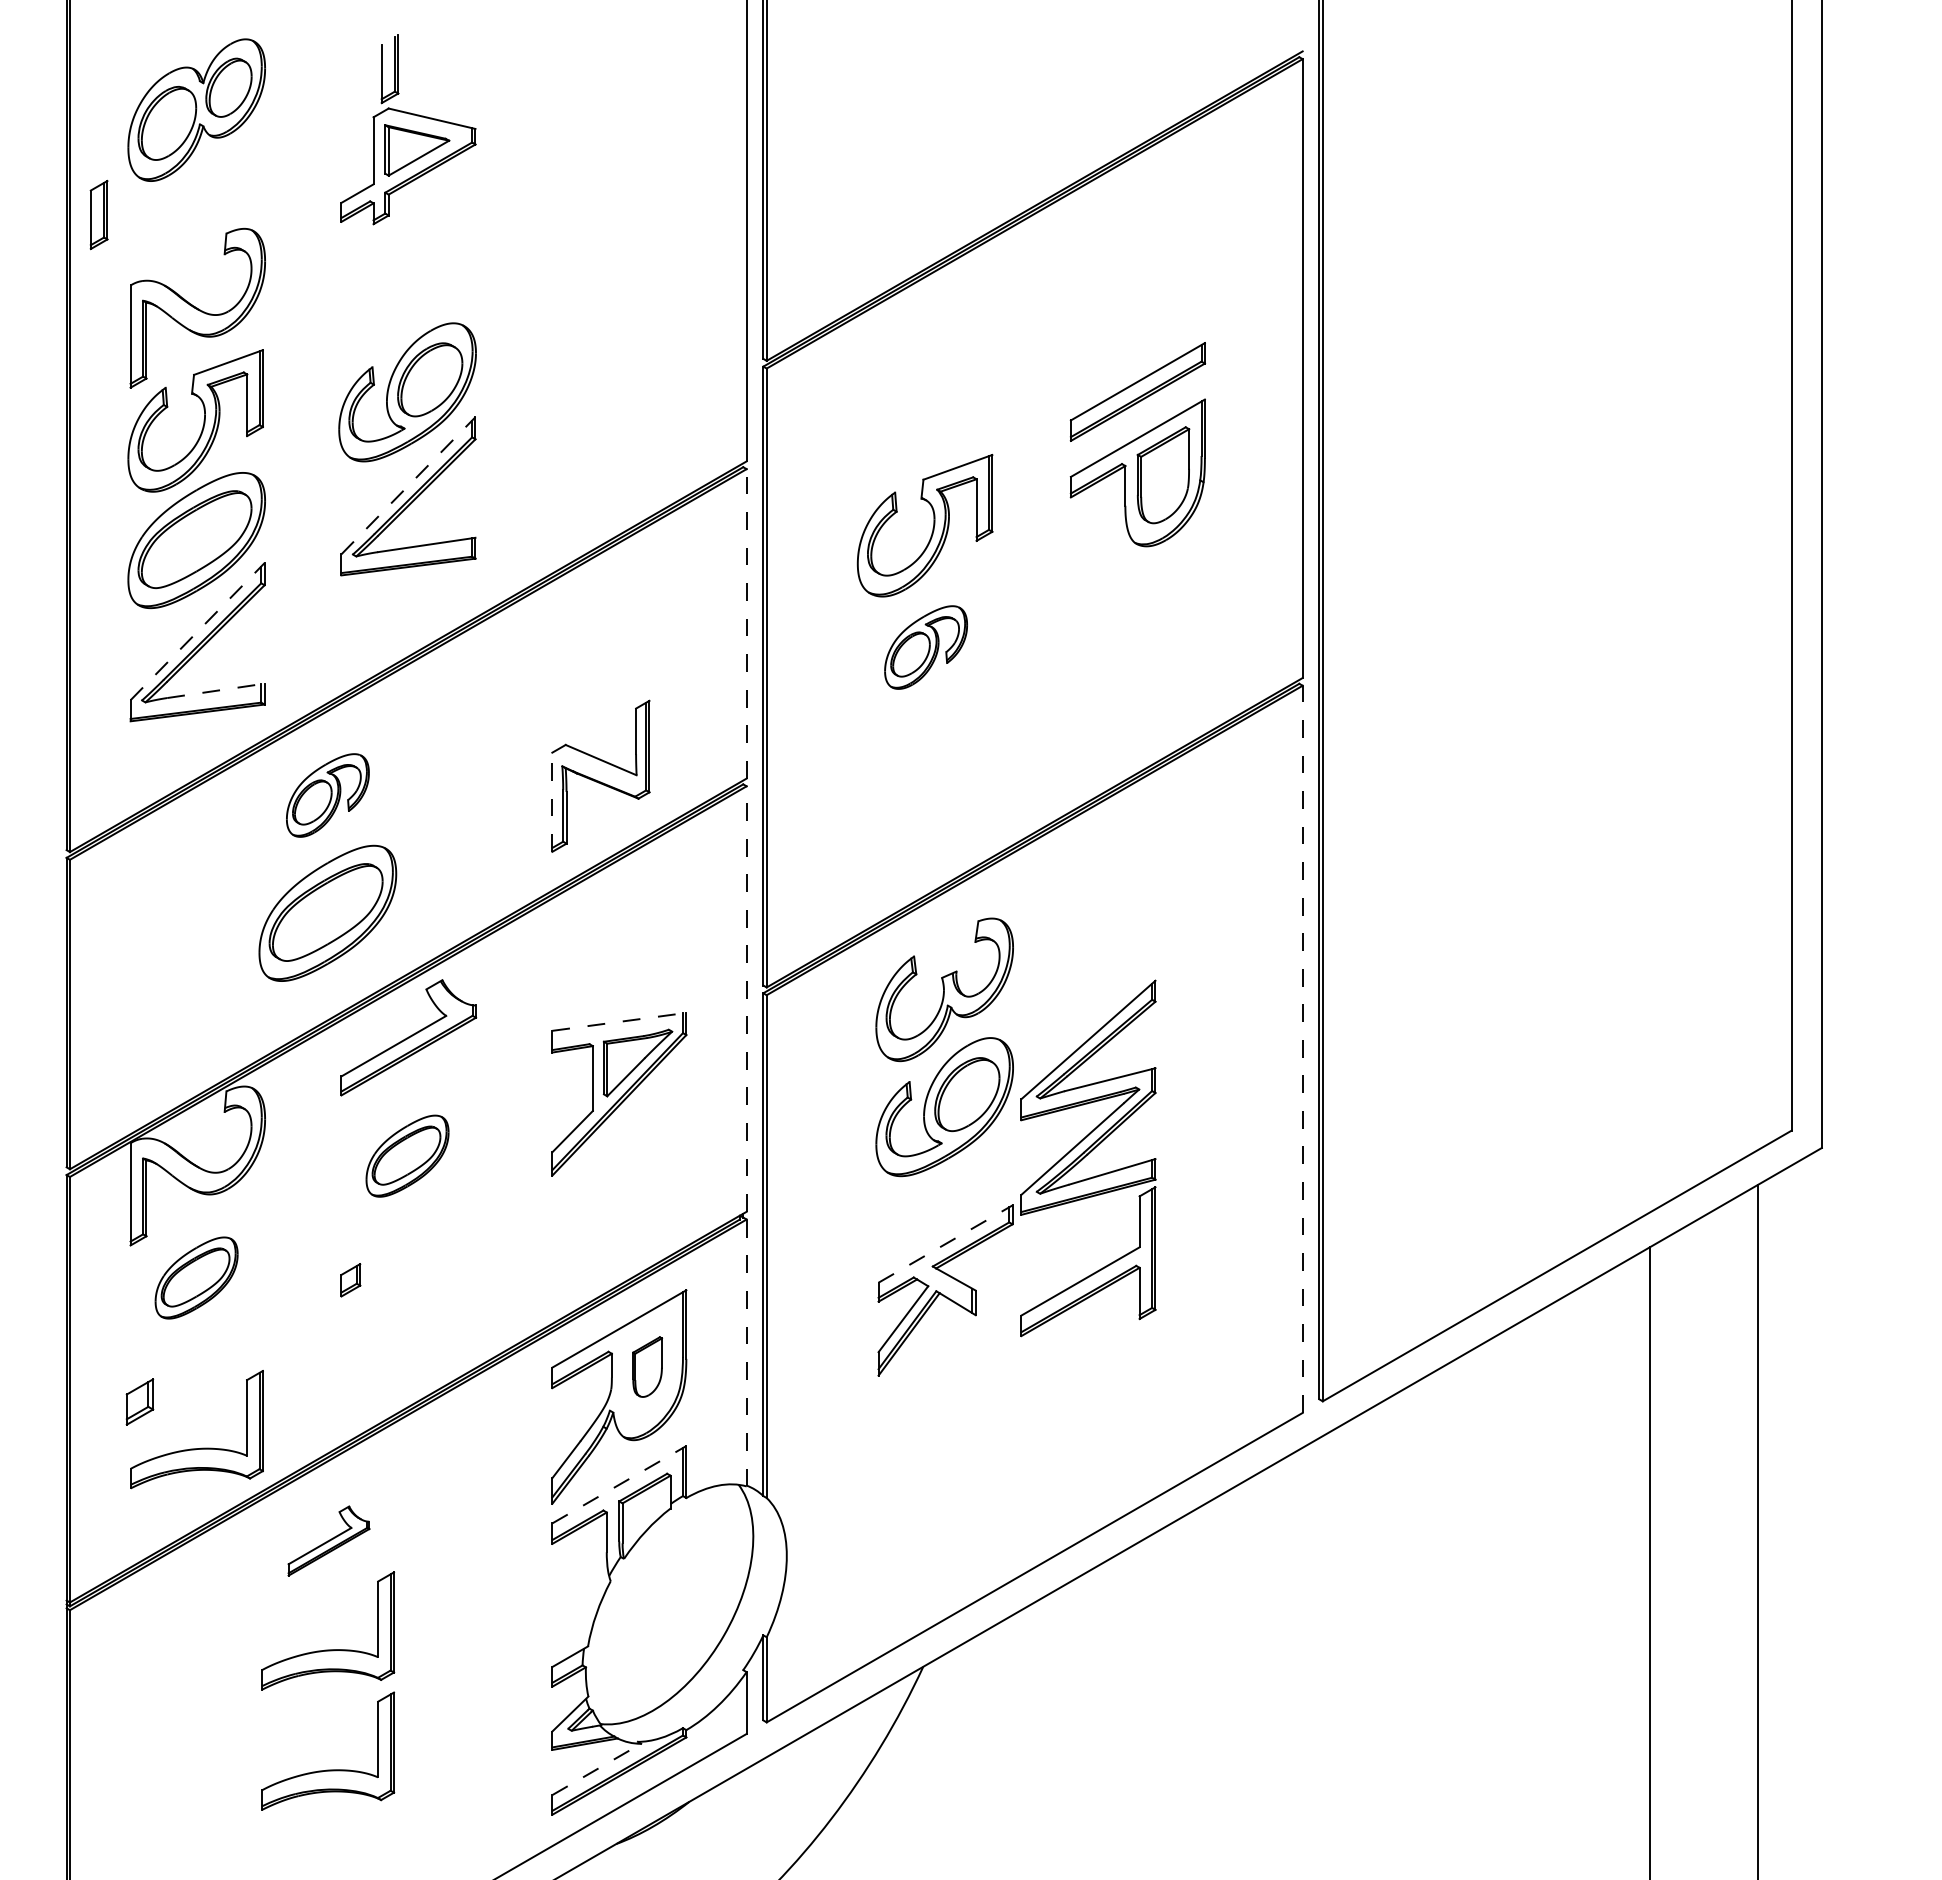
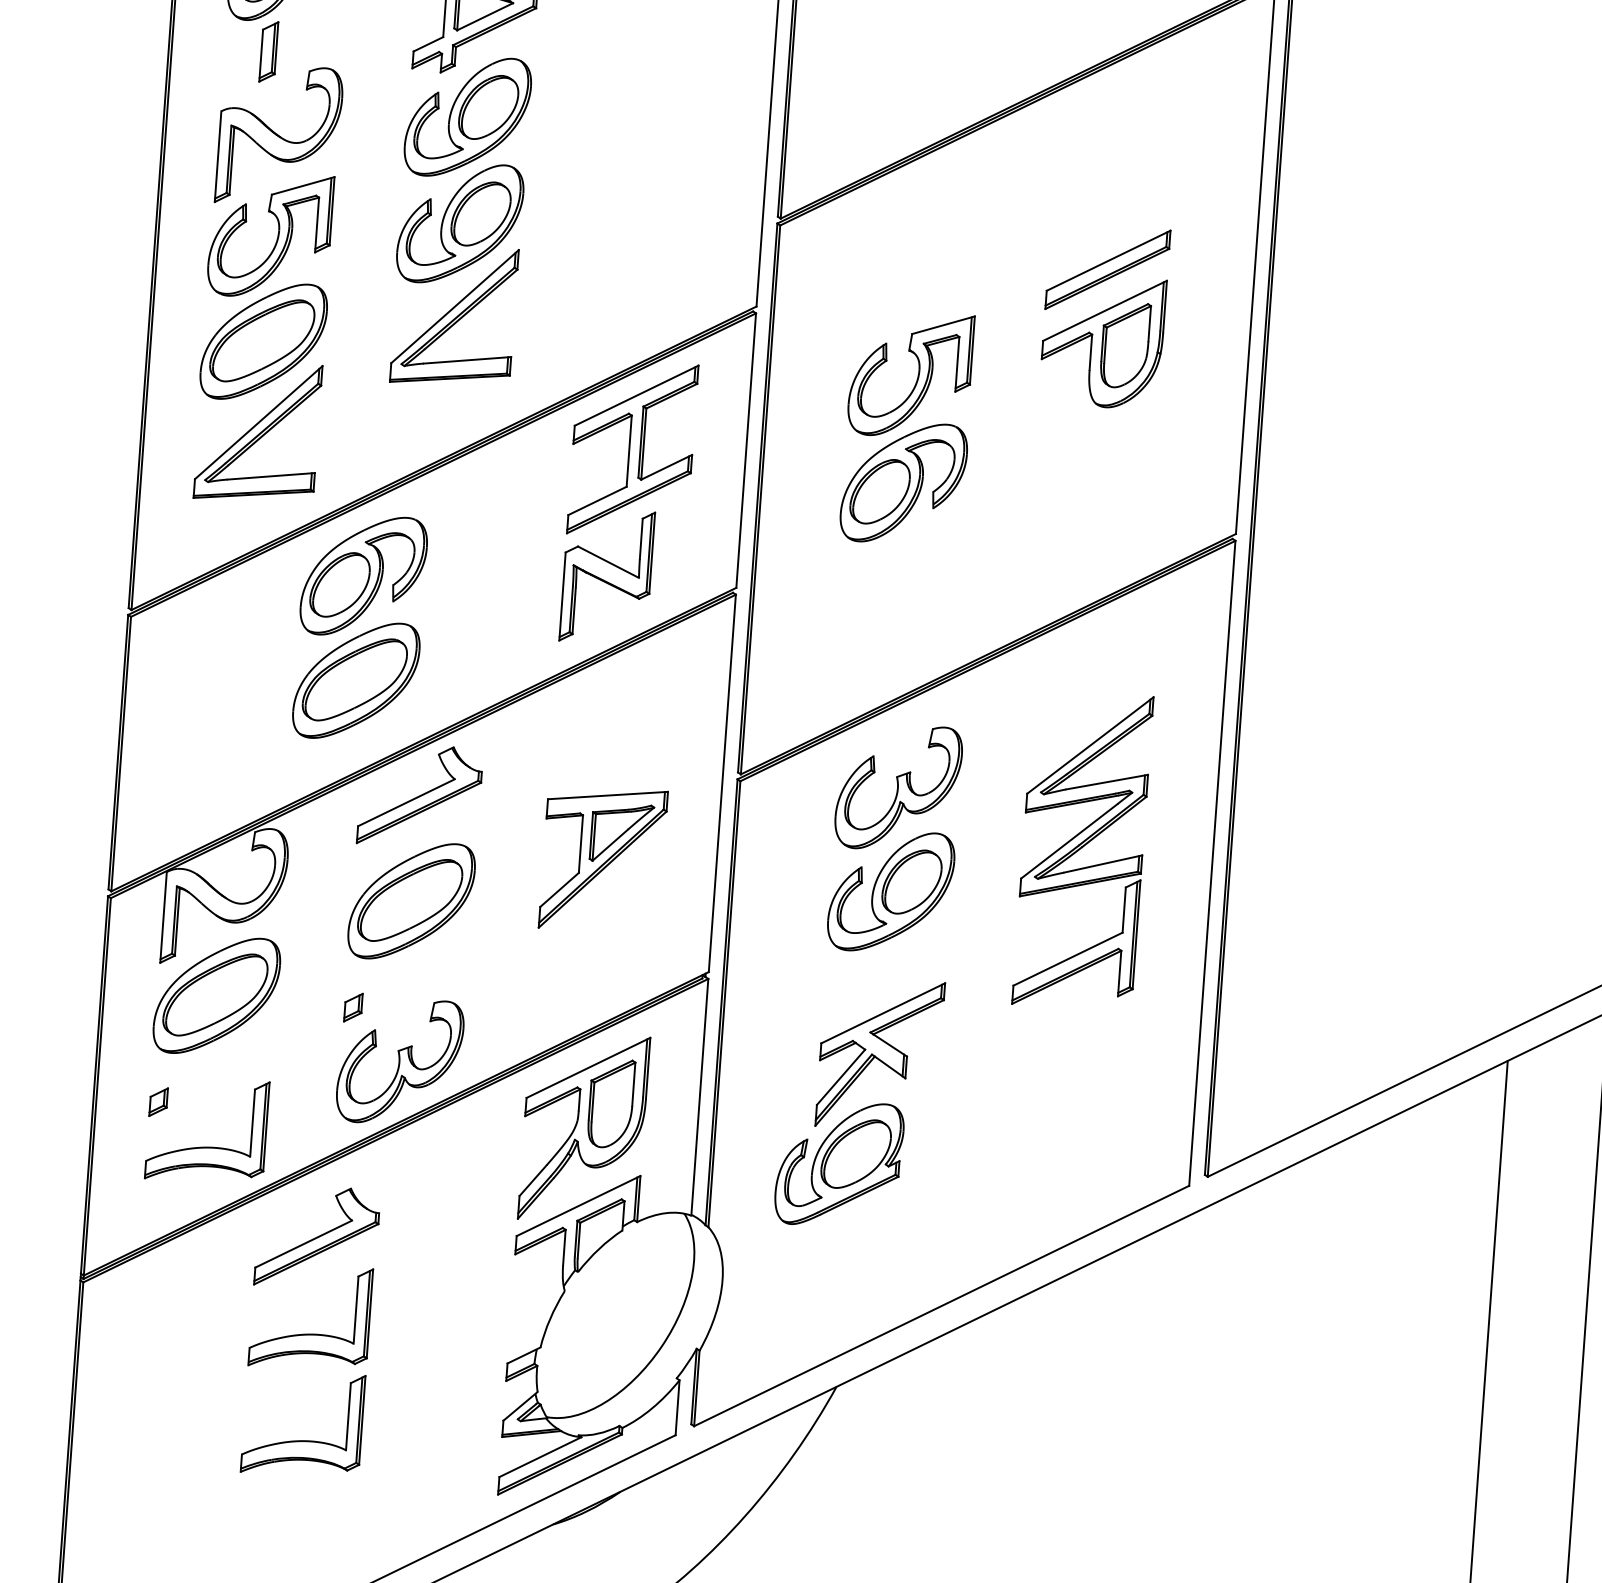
part: (98, 215) -> (268, 52), moved
part: (407, 272) -> (467, 117), added
line: (408, 485) -> (455, 306), dashed -> solid
line: (746, 623) -> (746, 450), dashed -> solid
line: (197, 631) -> (258, 422), dashed -> solid
part: (619, 631) -> (632, 449), added
part: (925, 647) -> (903, 482), size x1.67
line: (216, 690) -> (271, 476), dashed -> solid
part: (327, 795) -> (363, 576), size x1.67
line: (552, 802) -> (562, 596), dashed -> solid
line: (746, 999) -> (722, 783), dashed -> solid
line: (619, 1021) -> (608, 795), dashed -> solid
line: (1302, 1049) -> (1212, 863), dashed -> solid
part: (407, 1155) -> (411, 900), size x1.67
part: (1088, 1158) -> (1082, 850), moved
line: (946, 1243) -> (884, 1012), dashed -> solid
part: (196, 1277) -> (216, 995), size x1.67
part: (407, 1337) -> (400, 1062), added
line: (746, 1352) -> (699, 1096), dashed -> solid
part: (647, 1366) -> (611, 1102), size x1.67
part: (139, 1401) -> (158, 1101), size x0.71
part: (908, 1416) -> (839, 1163), added
line: (619, 1484) -> (578, 1205), dashed -> solid
part: (328, 1540) -> (317, 1237), size x1.67
line: (597, 1769) -> (541, 1457), dashed -> solid

